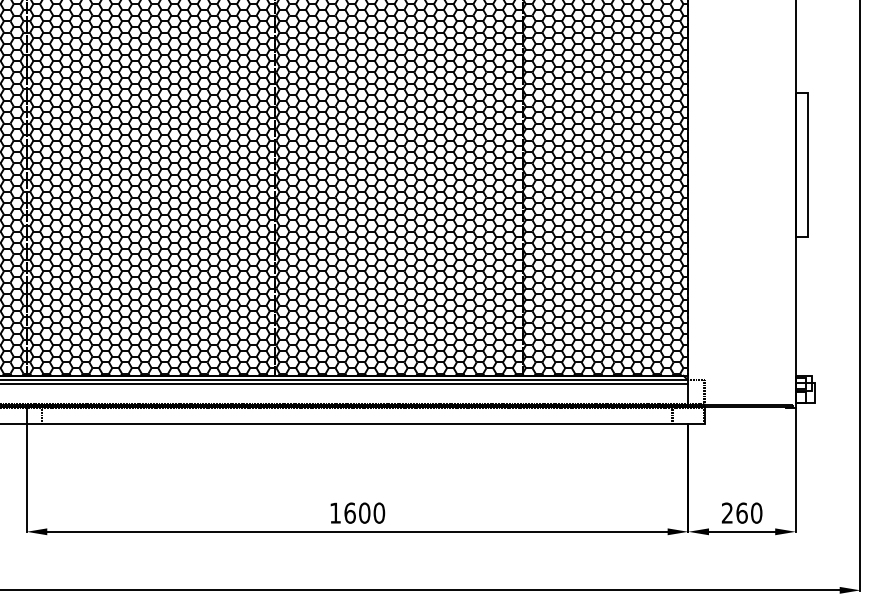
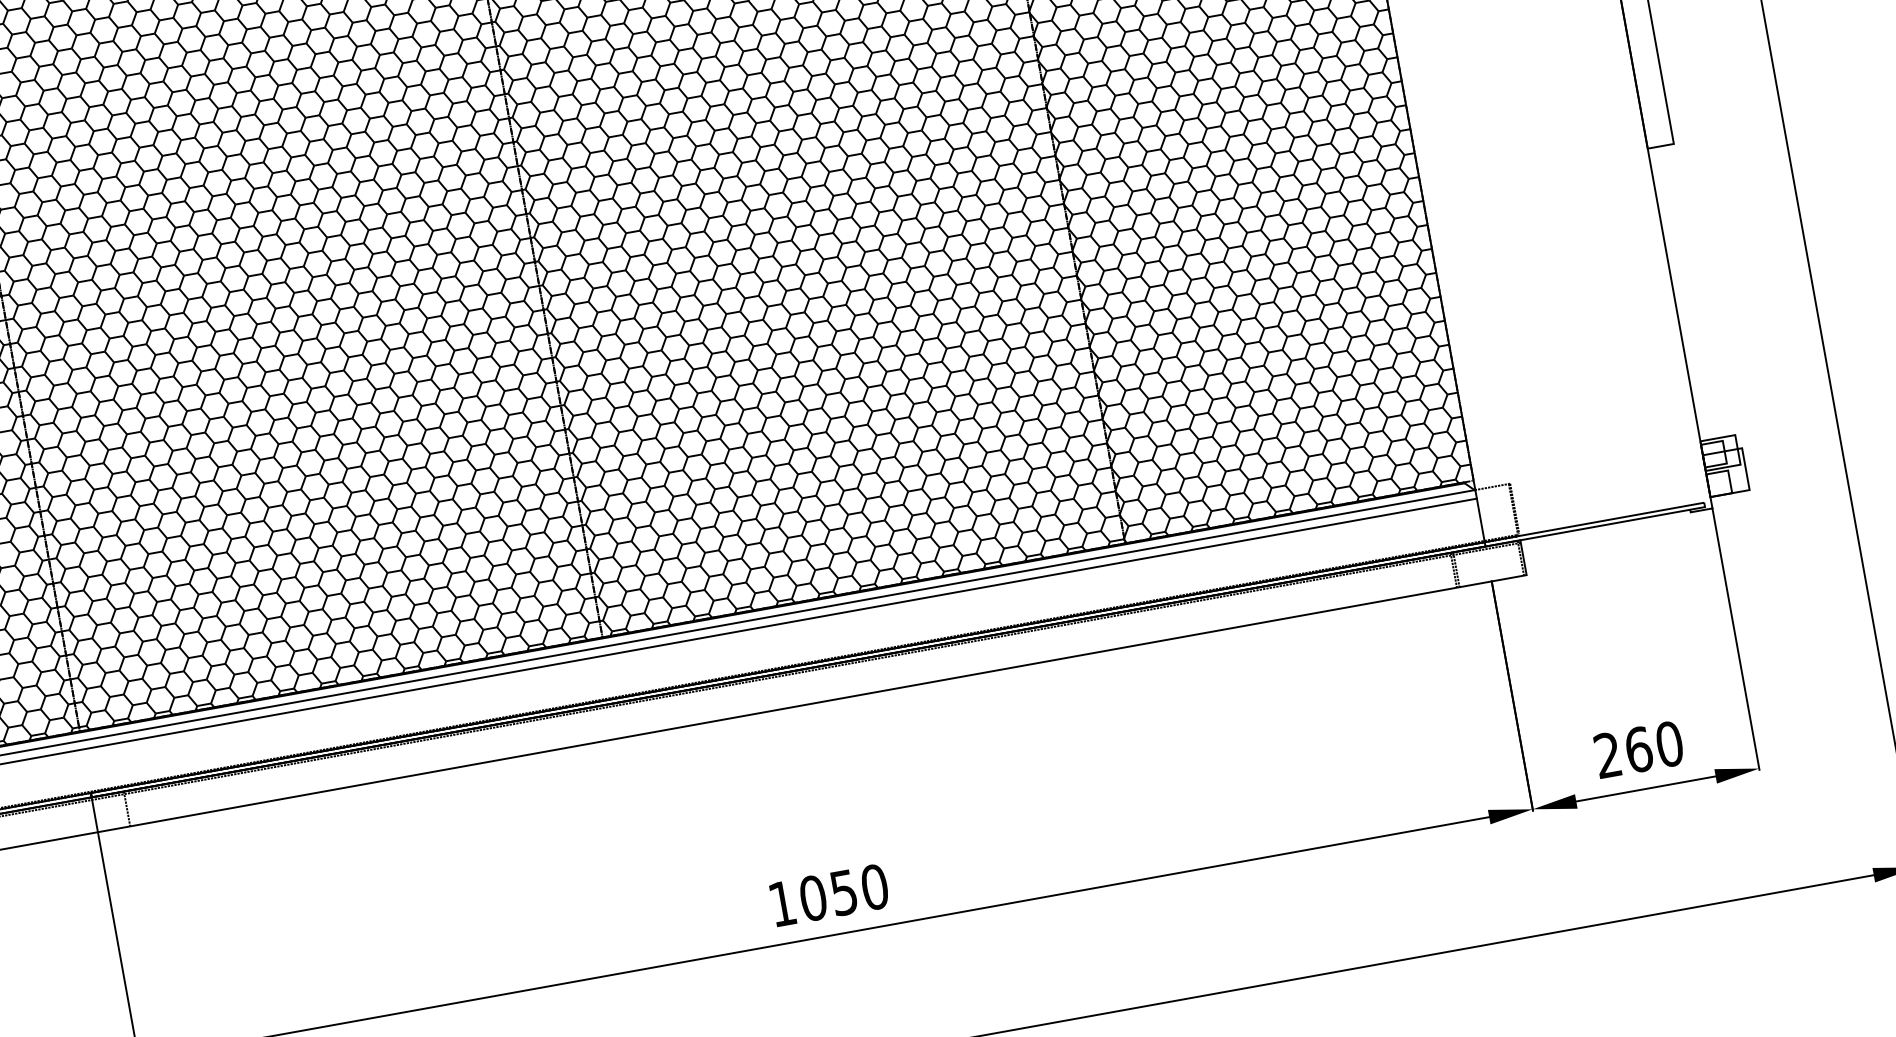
text: (357, 512) -> (828, 894), 1600 -> 1050

